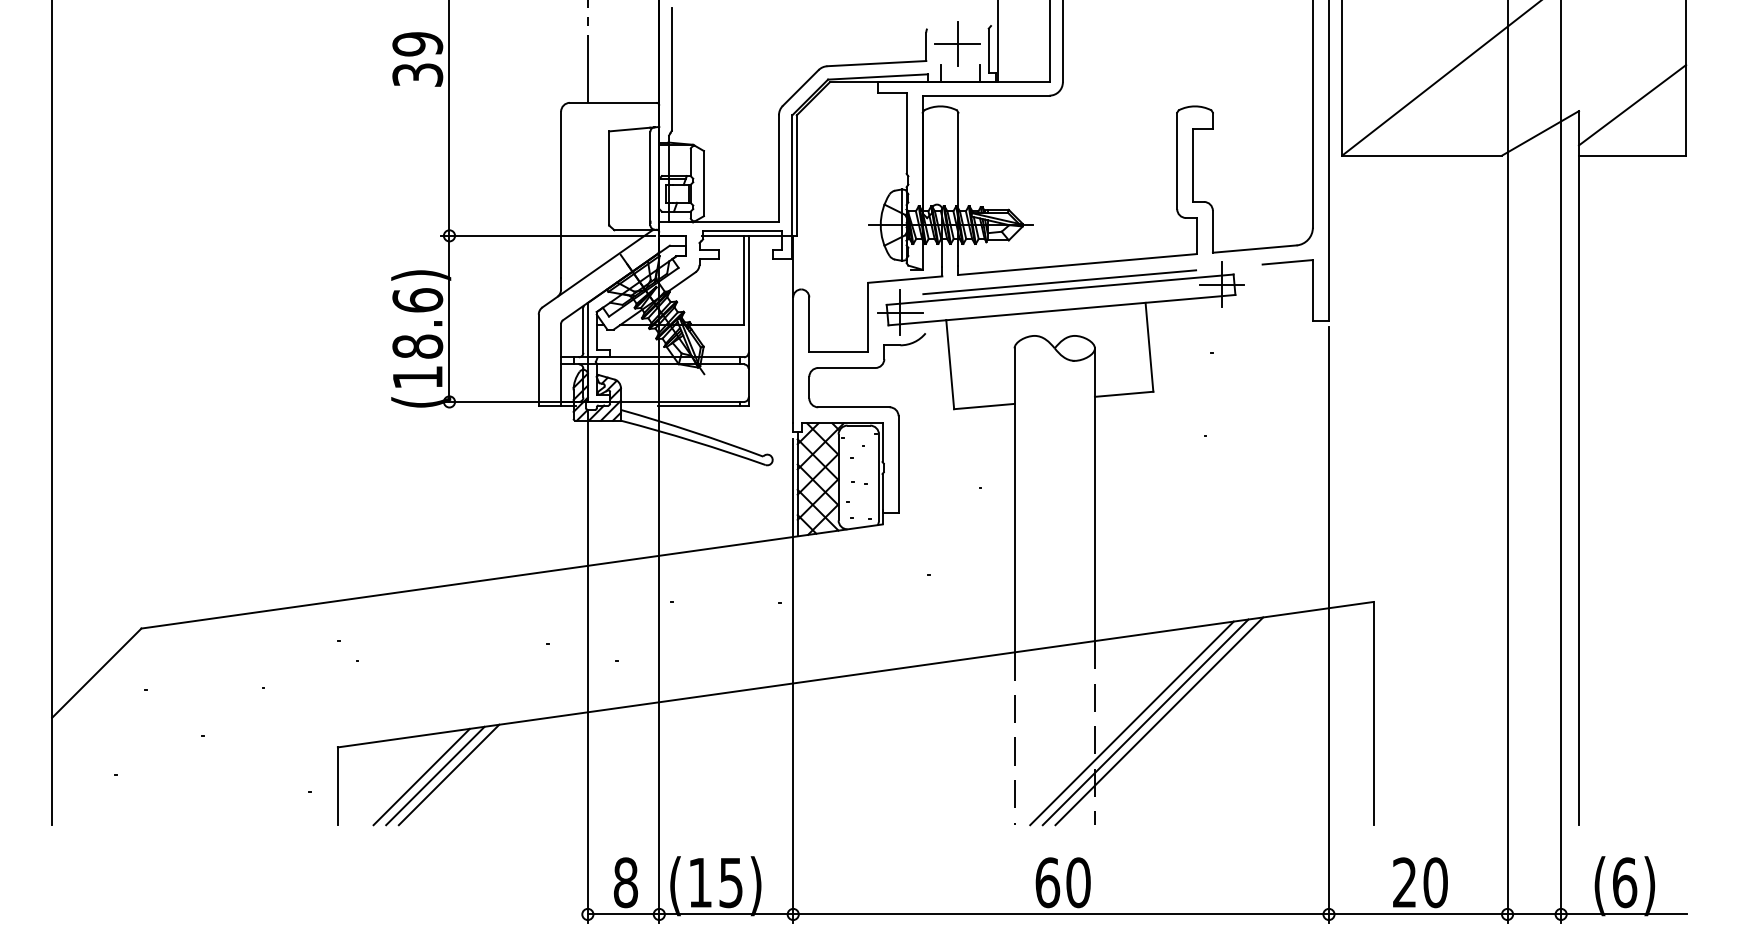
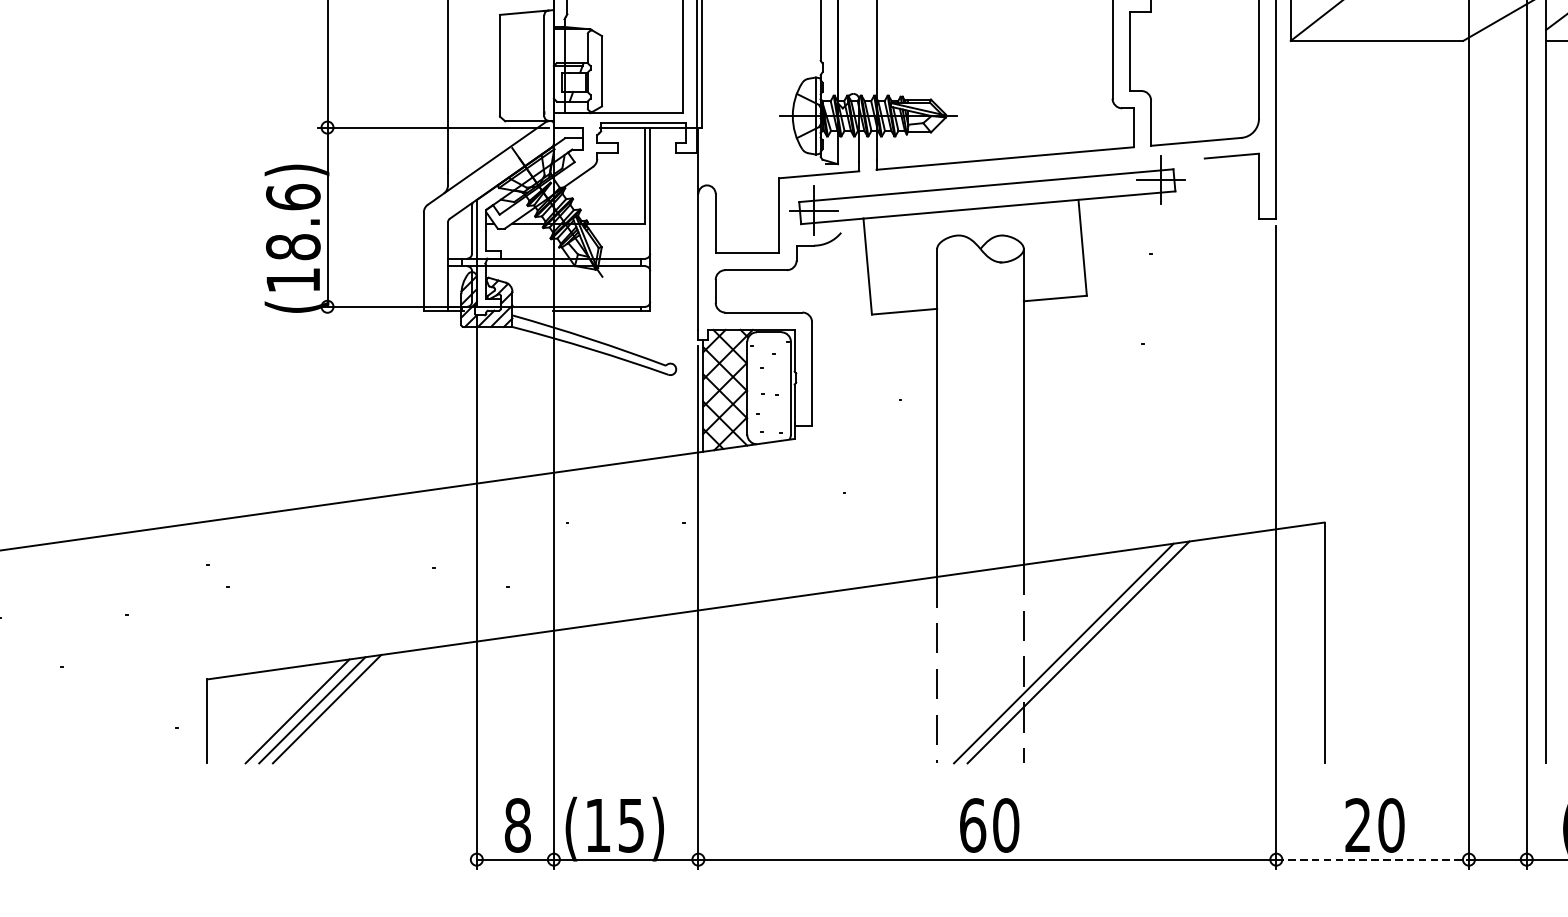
line: (1059, 282) -> (985, 177), removed
line: (1159, 721) -> (1093, 651), removed
line: (1418, 914) -> (1372, 859), solid -> dashed

